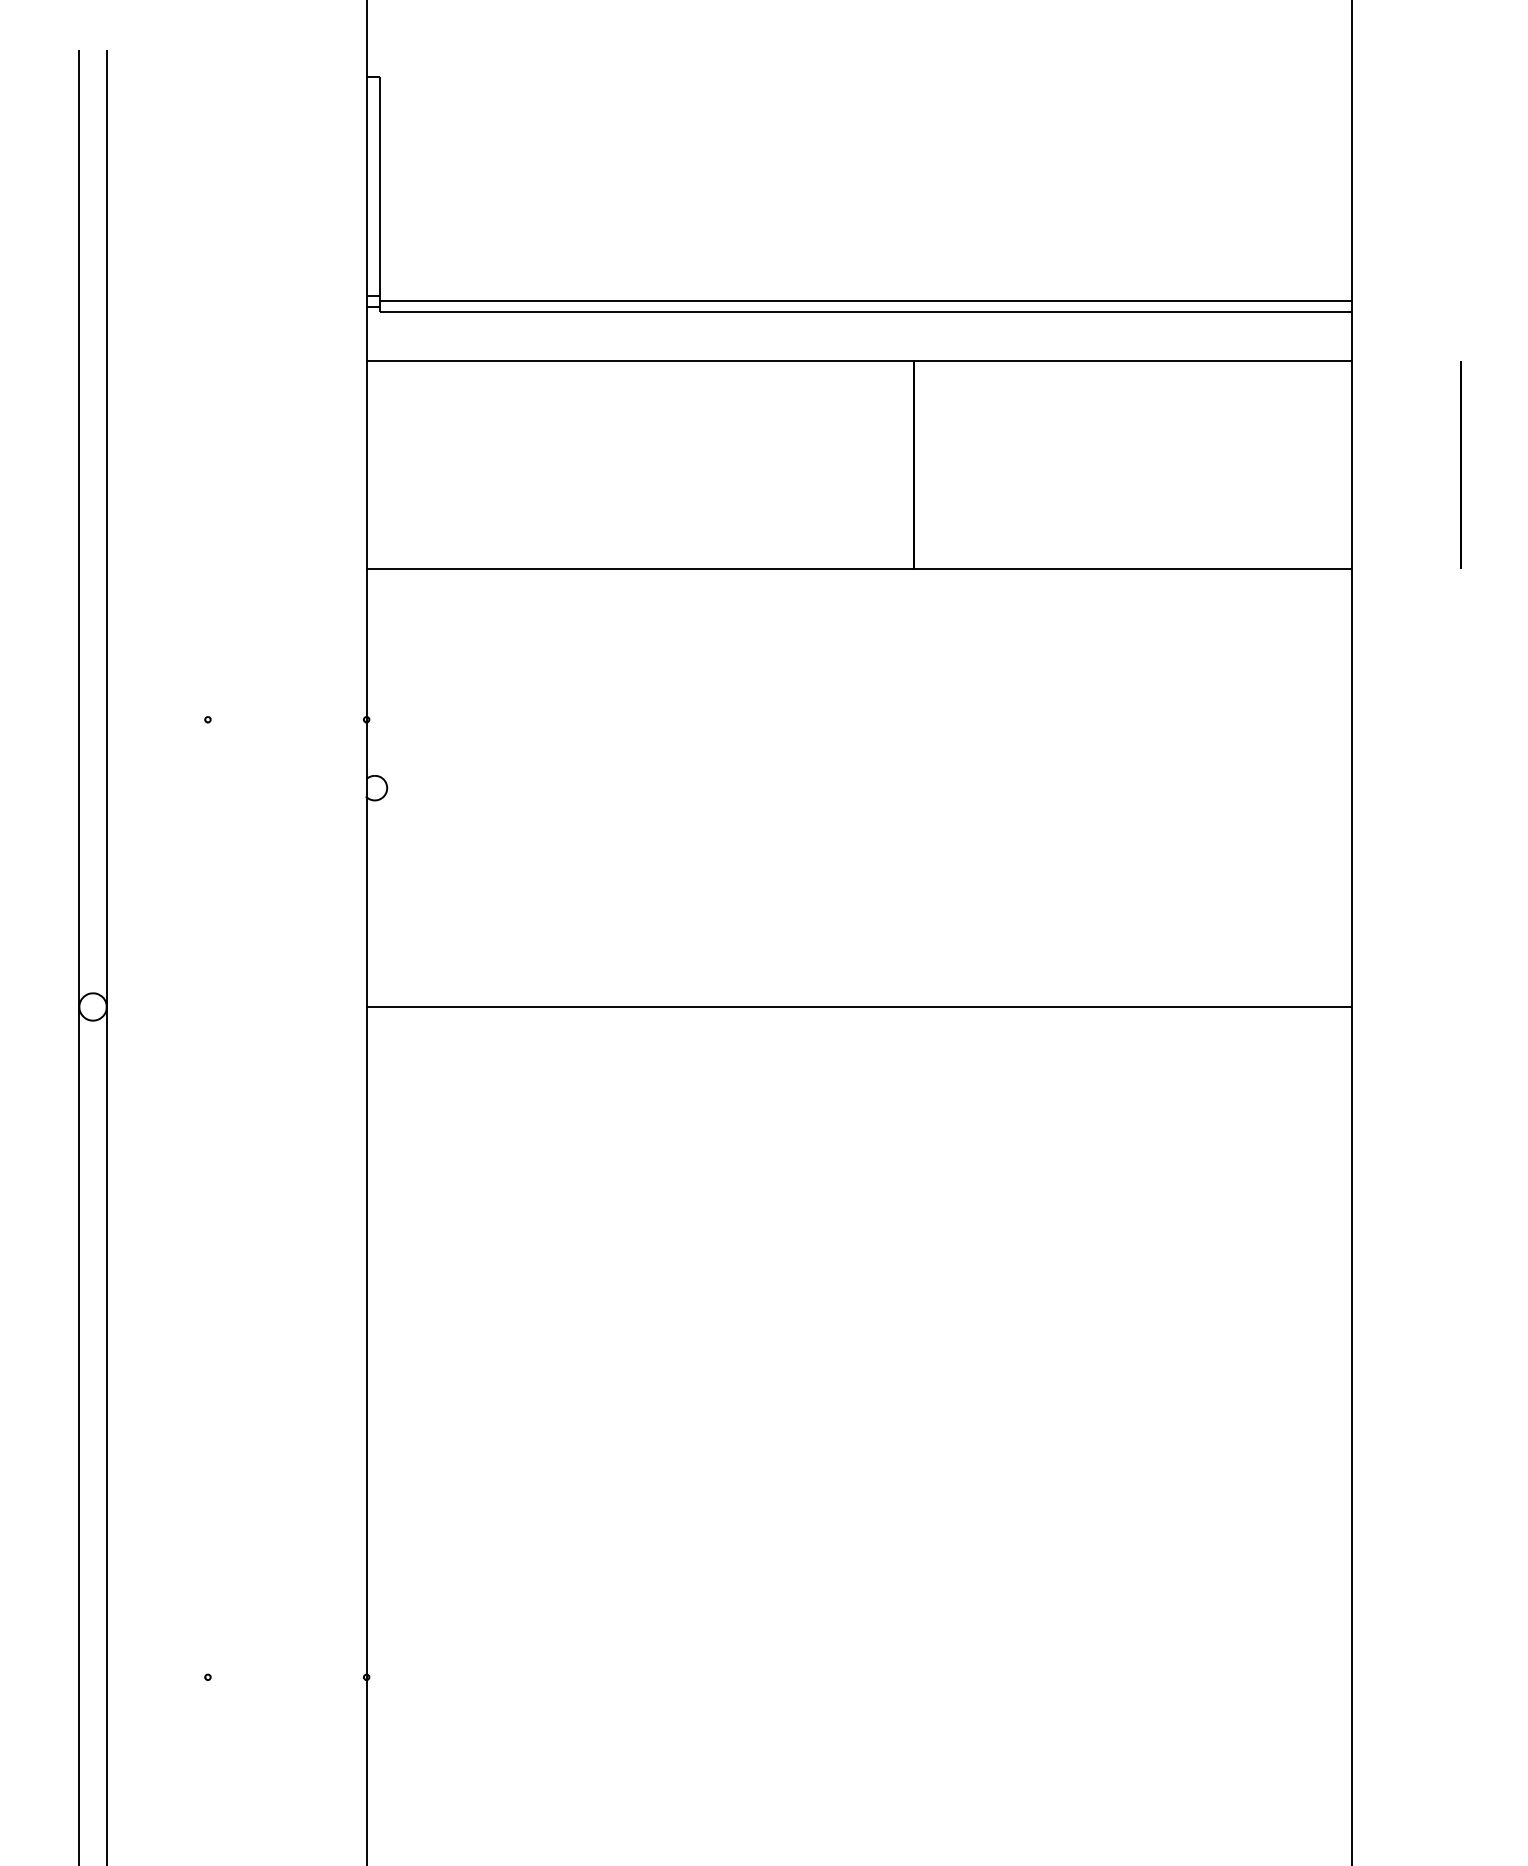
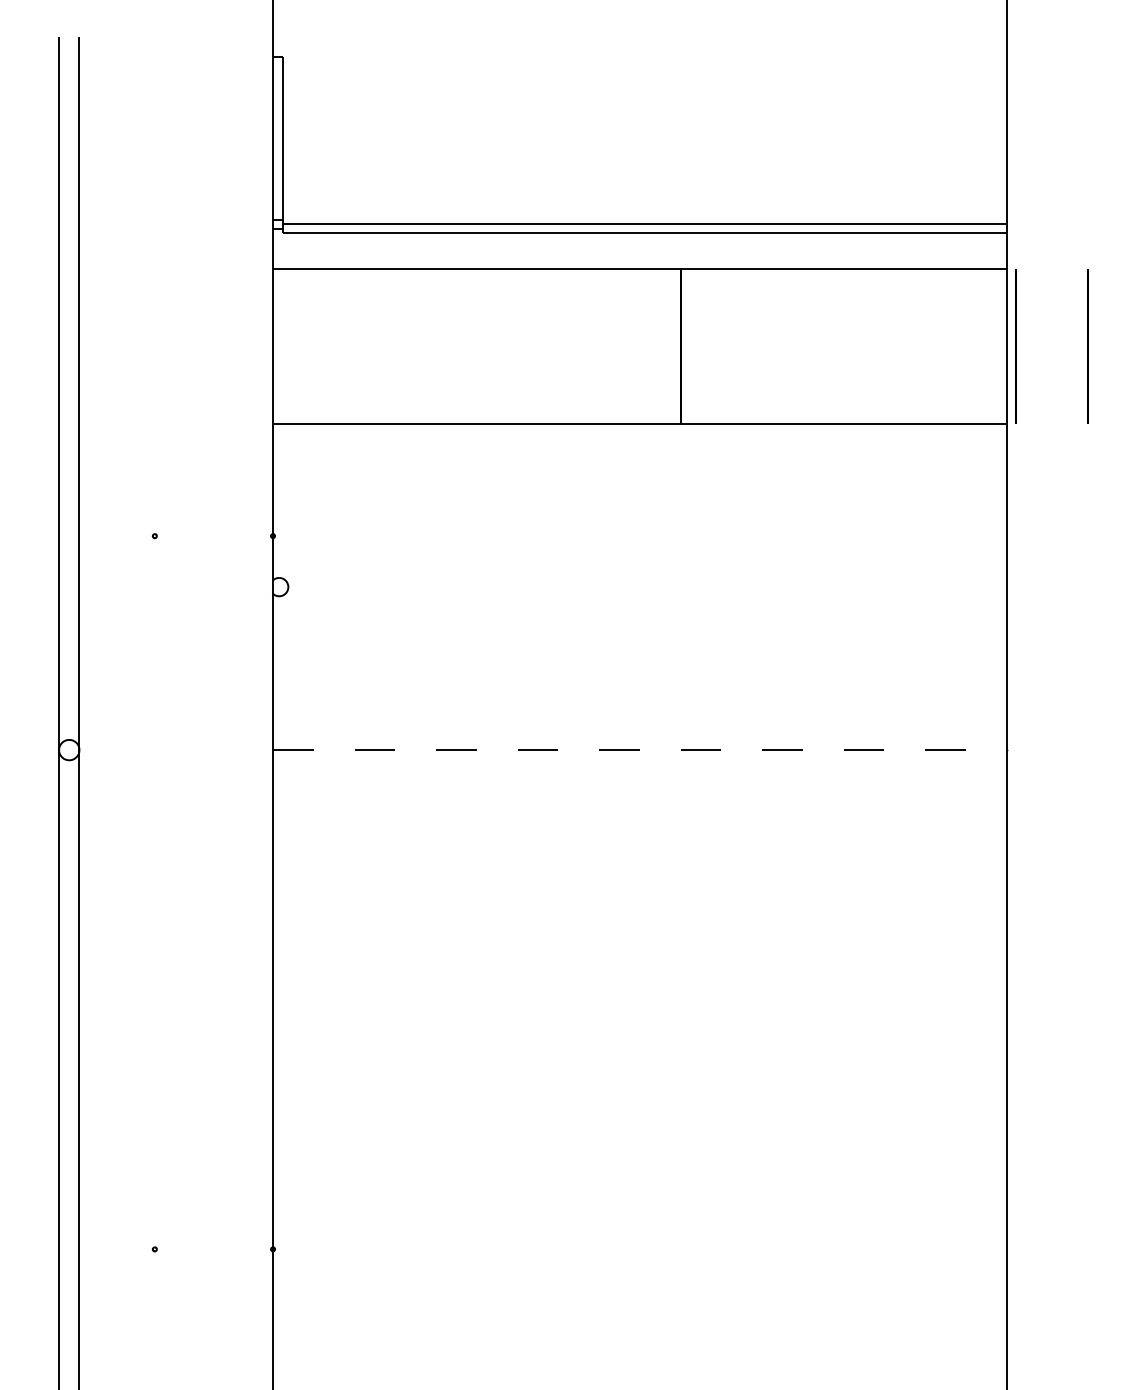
line: (1363, 464) -> (1015, 346), added
line: (859, 1007) -> (640, 750), solid -> dashed

